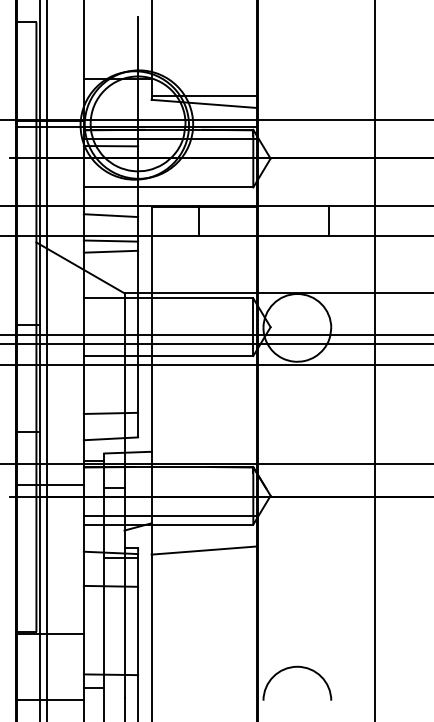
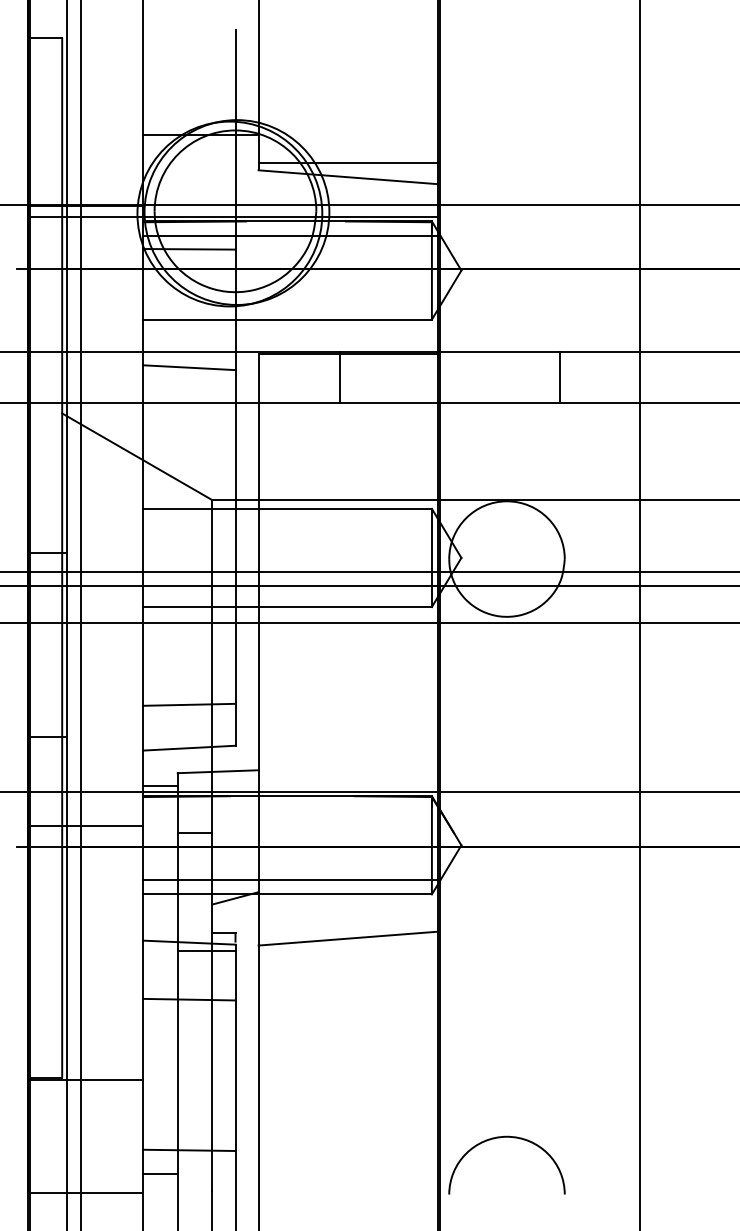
line: (110, 240) -> (188, 410), removed
line: (110, 251) -> (188, 428), removed

